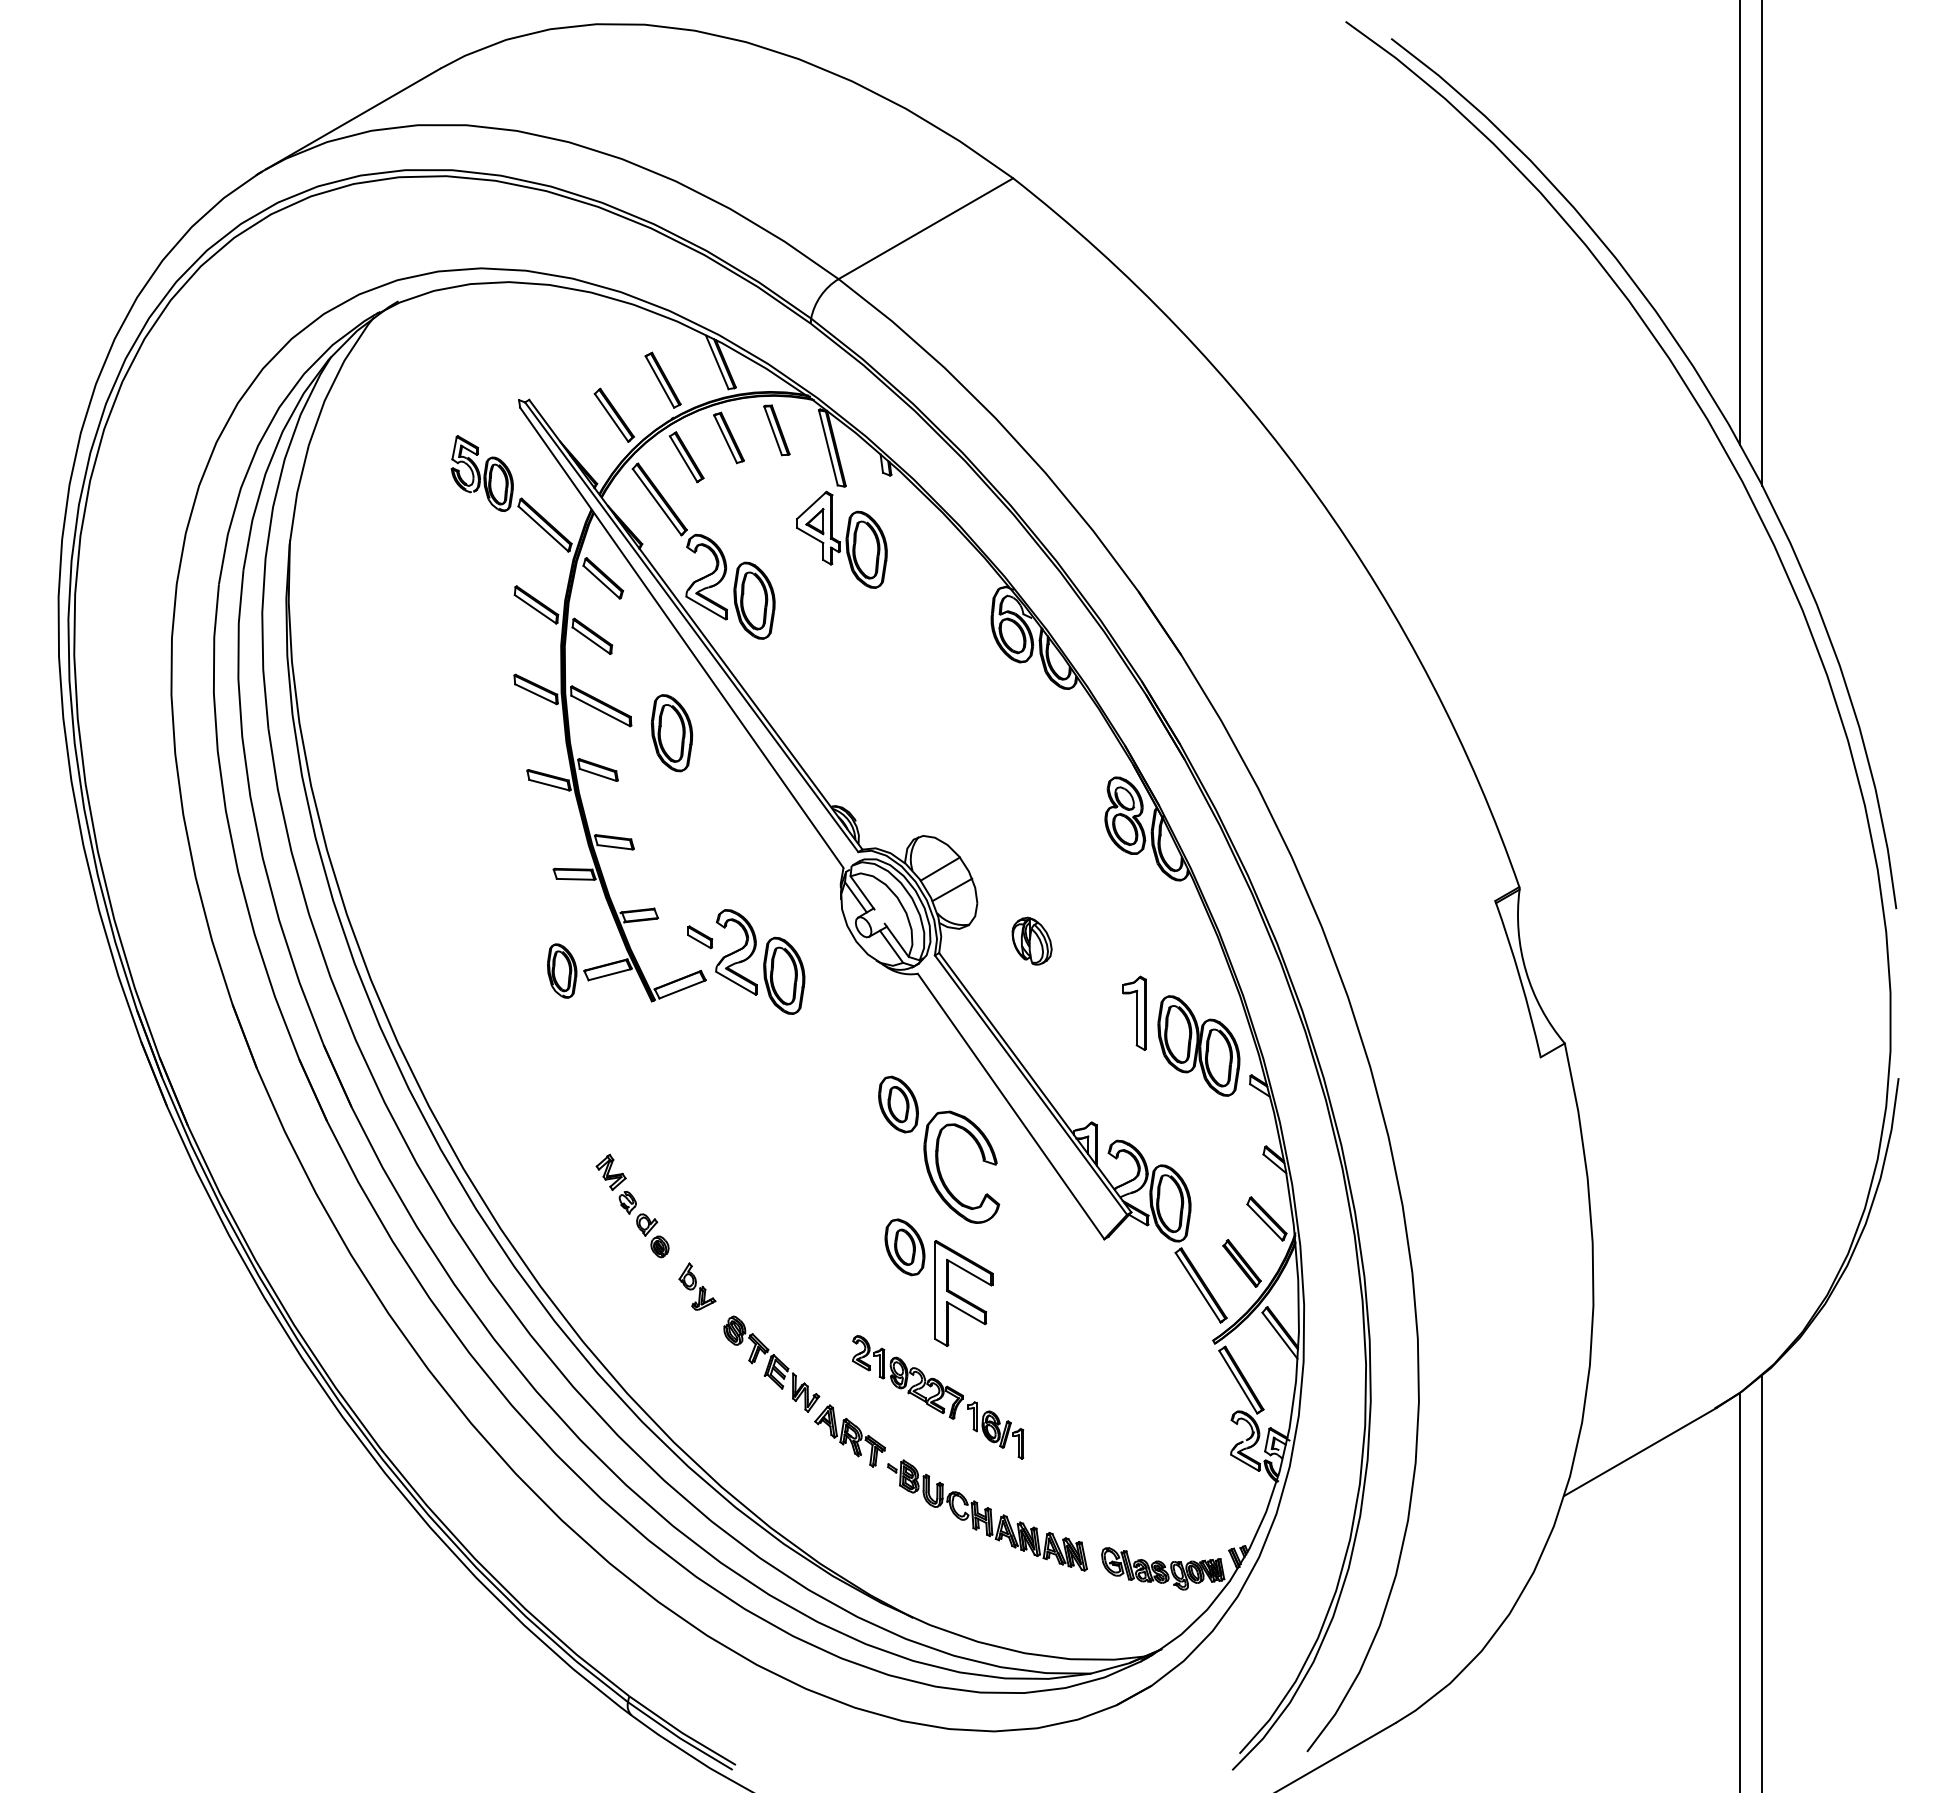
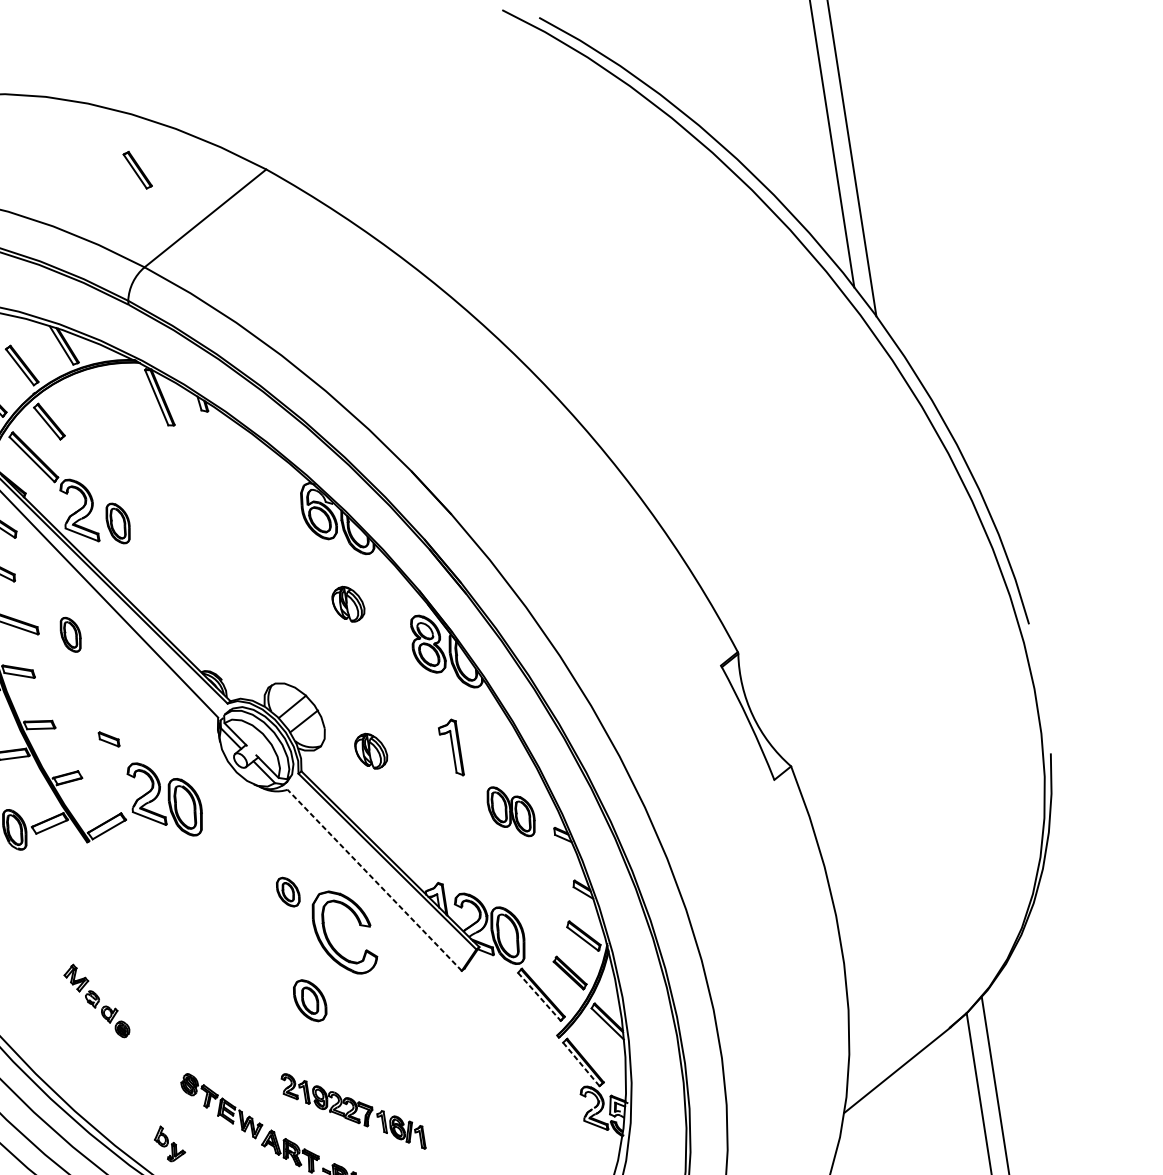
part: (776, 430) -> (114, 390), removed
part: (728, 437) -> (137, 169), moved
part: (841, 539) -> (177, 466), removed
part: (754, 600) -> (118, 523), size x0.7
part: (671, 733) -> (70, 635), size x0.6
part: (1031, 748) -> (347, 603), added
part: (700, 937) -> (109, 739), moved
part: (1134, 1012) -> (450, 747), moved
part: (1198, 1045) -> (510, 811), size x0.7
part: (898, 1104) -> (288, 892), size x0.7
line: (1010, 1106) -> (374, 880), solid -> dashed
part: (697, 1286) -> (169, 1143), moved
line: (1198, 1288) -> (539, 997), solid -> dashed
part: (963, 1293) -> (360, 1029), removed
line: (1238, 1382) -> (581, 1064), solid -> dashed

